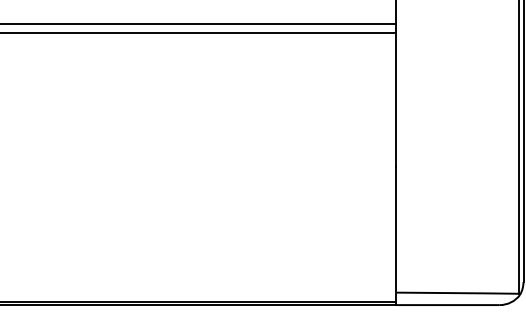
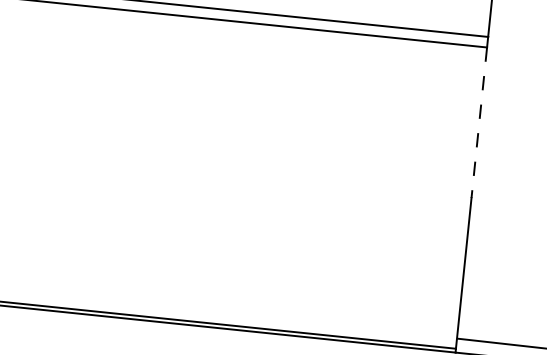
line: (396, 100) -> (479, 122), solid -> dashed

